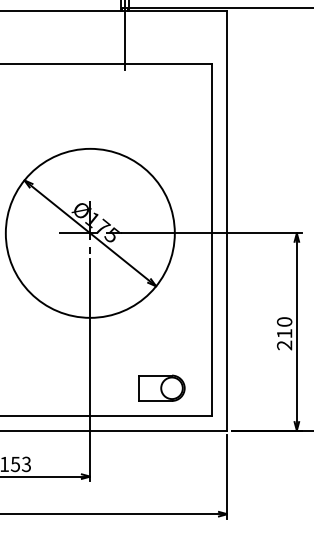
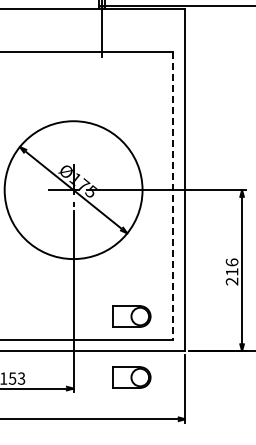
line: (212, 239) -> (173, 195), solid -> dashed
text: (283, 322) -> (231, 262), 210 -> 216
part: (161, 463) -> (131, 377), added

